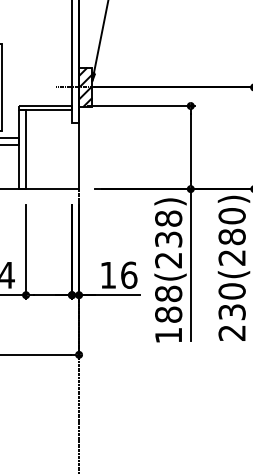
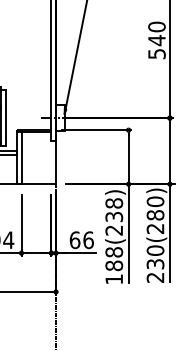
hatch: (85, 88) -> (60, 118), removed
text: (107, 275) -> (74, 240), 16 -> 66

